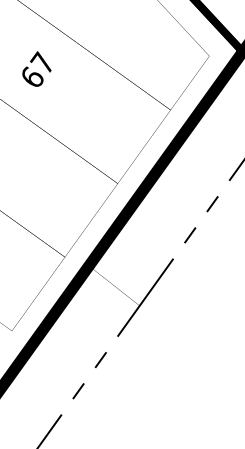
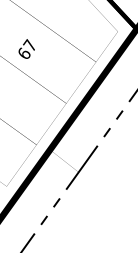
text: (36, 68) -> (26, 48), moved

